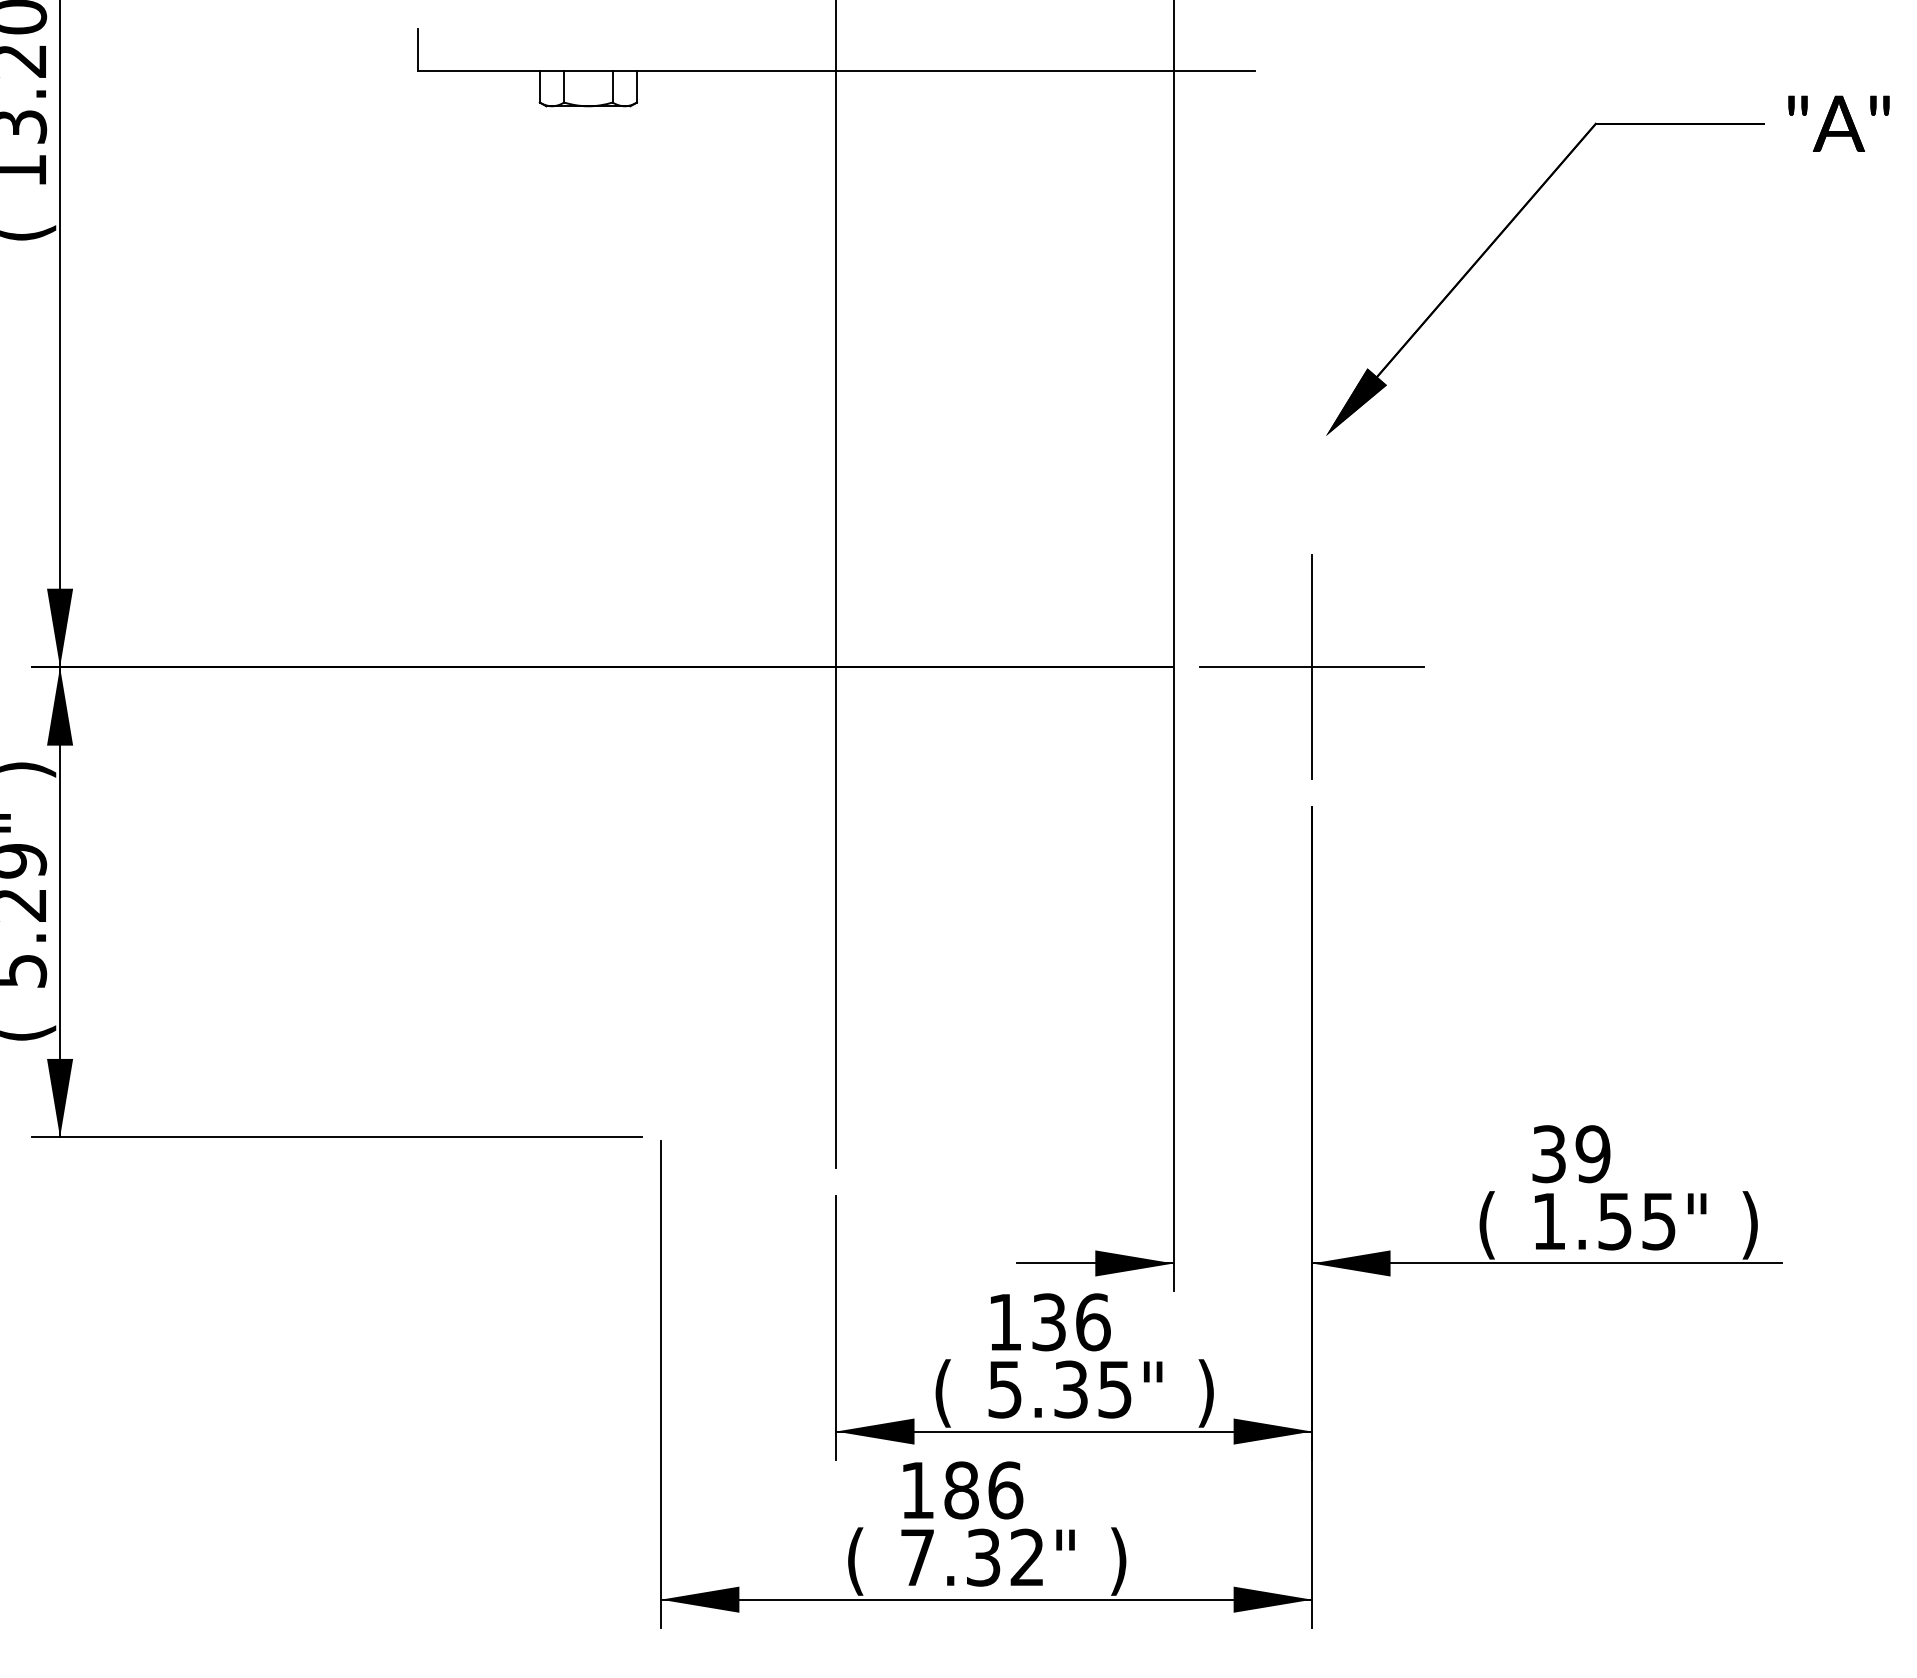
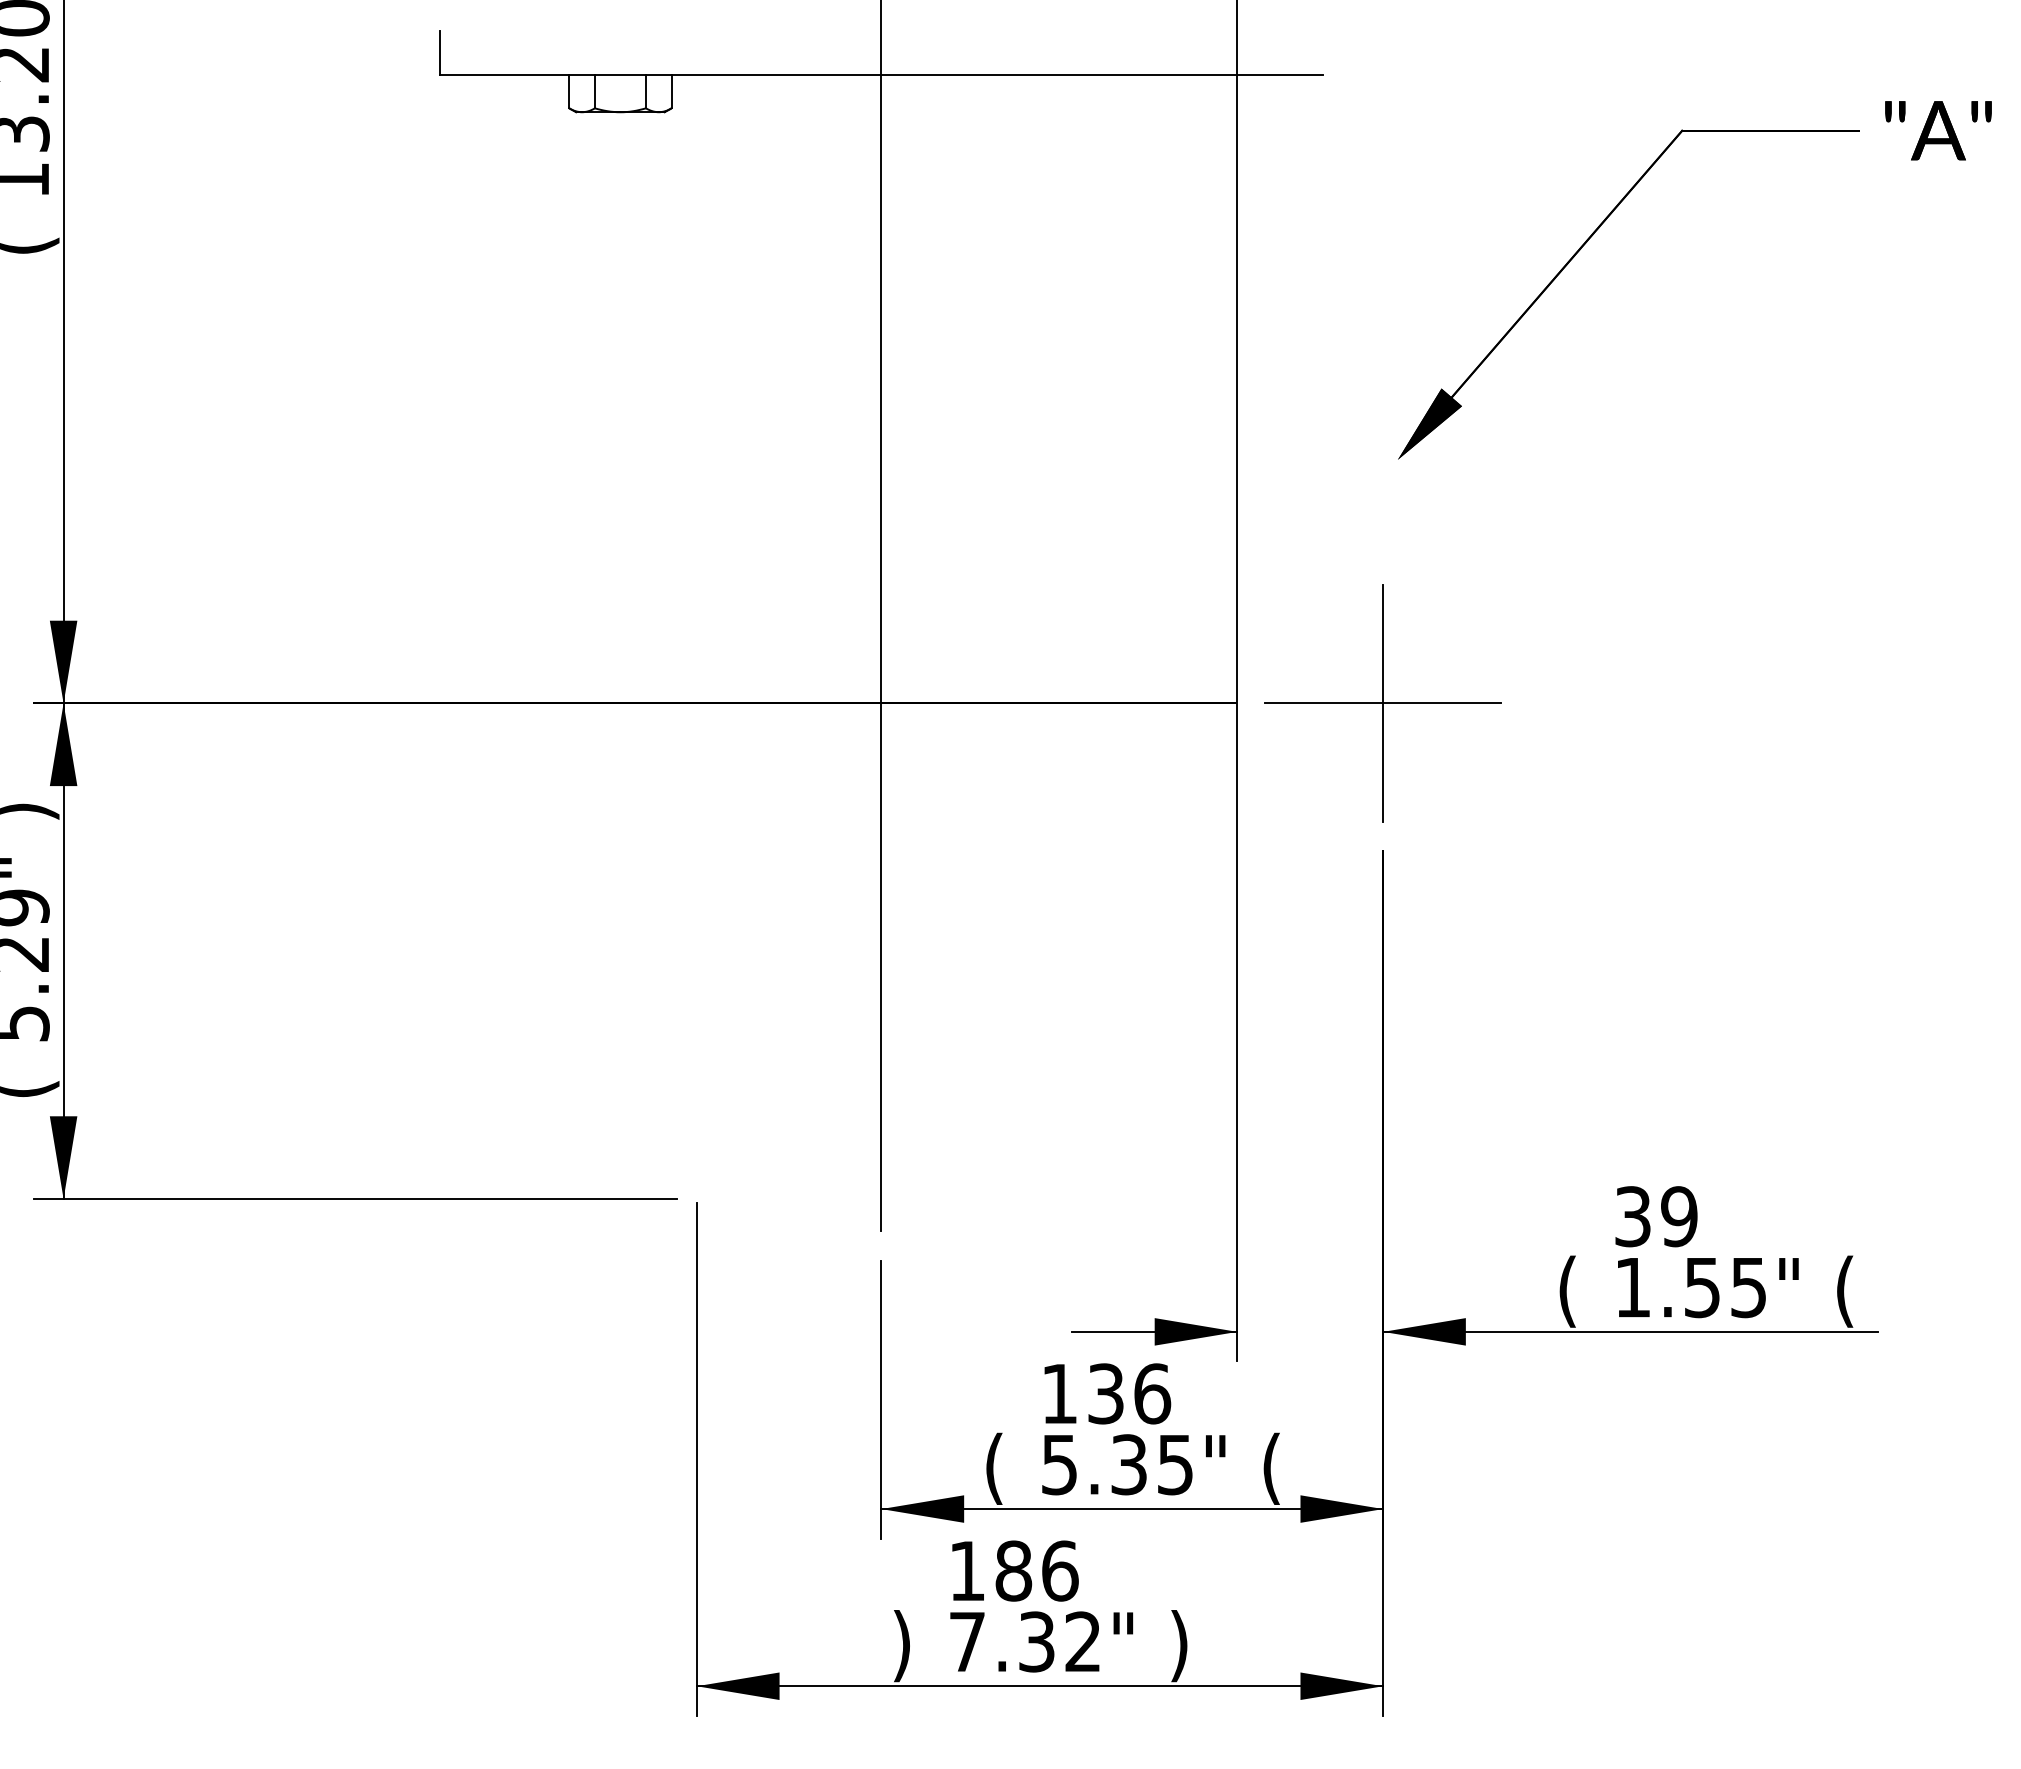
text: (1750, 1225) -> (1845, 1291), ) -> (
text: (1206, 1393) -> (1271, 1468), ) -> (
text: (856, 1561) -> (902, 1646), ( -> )

